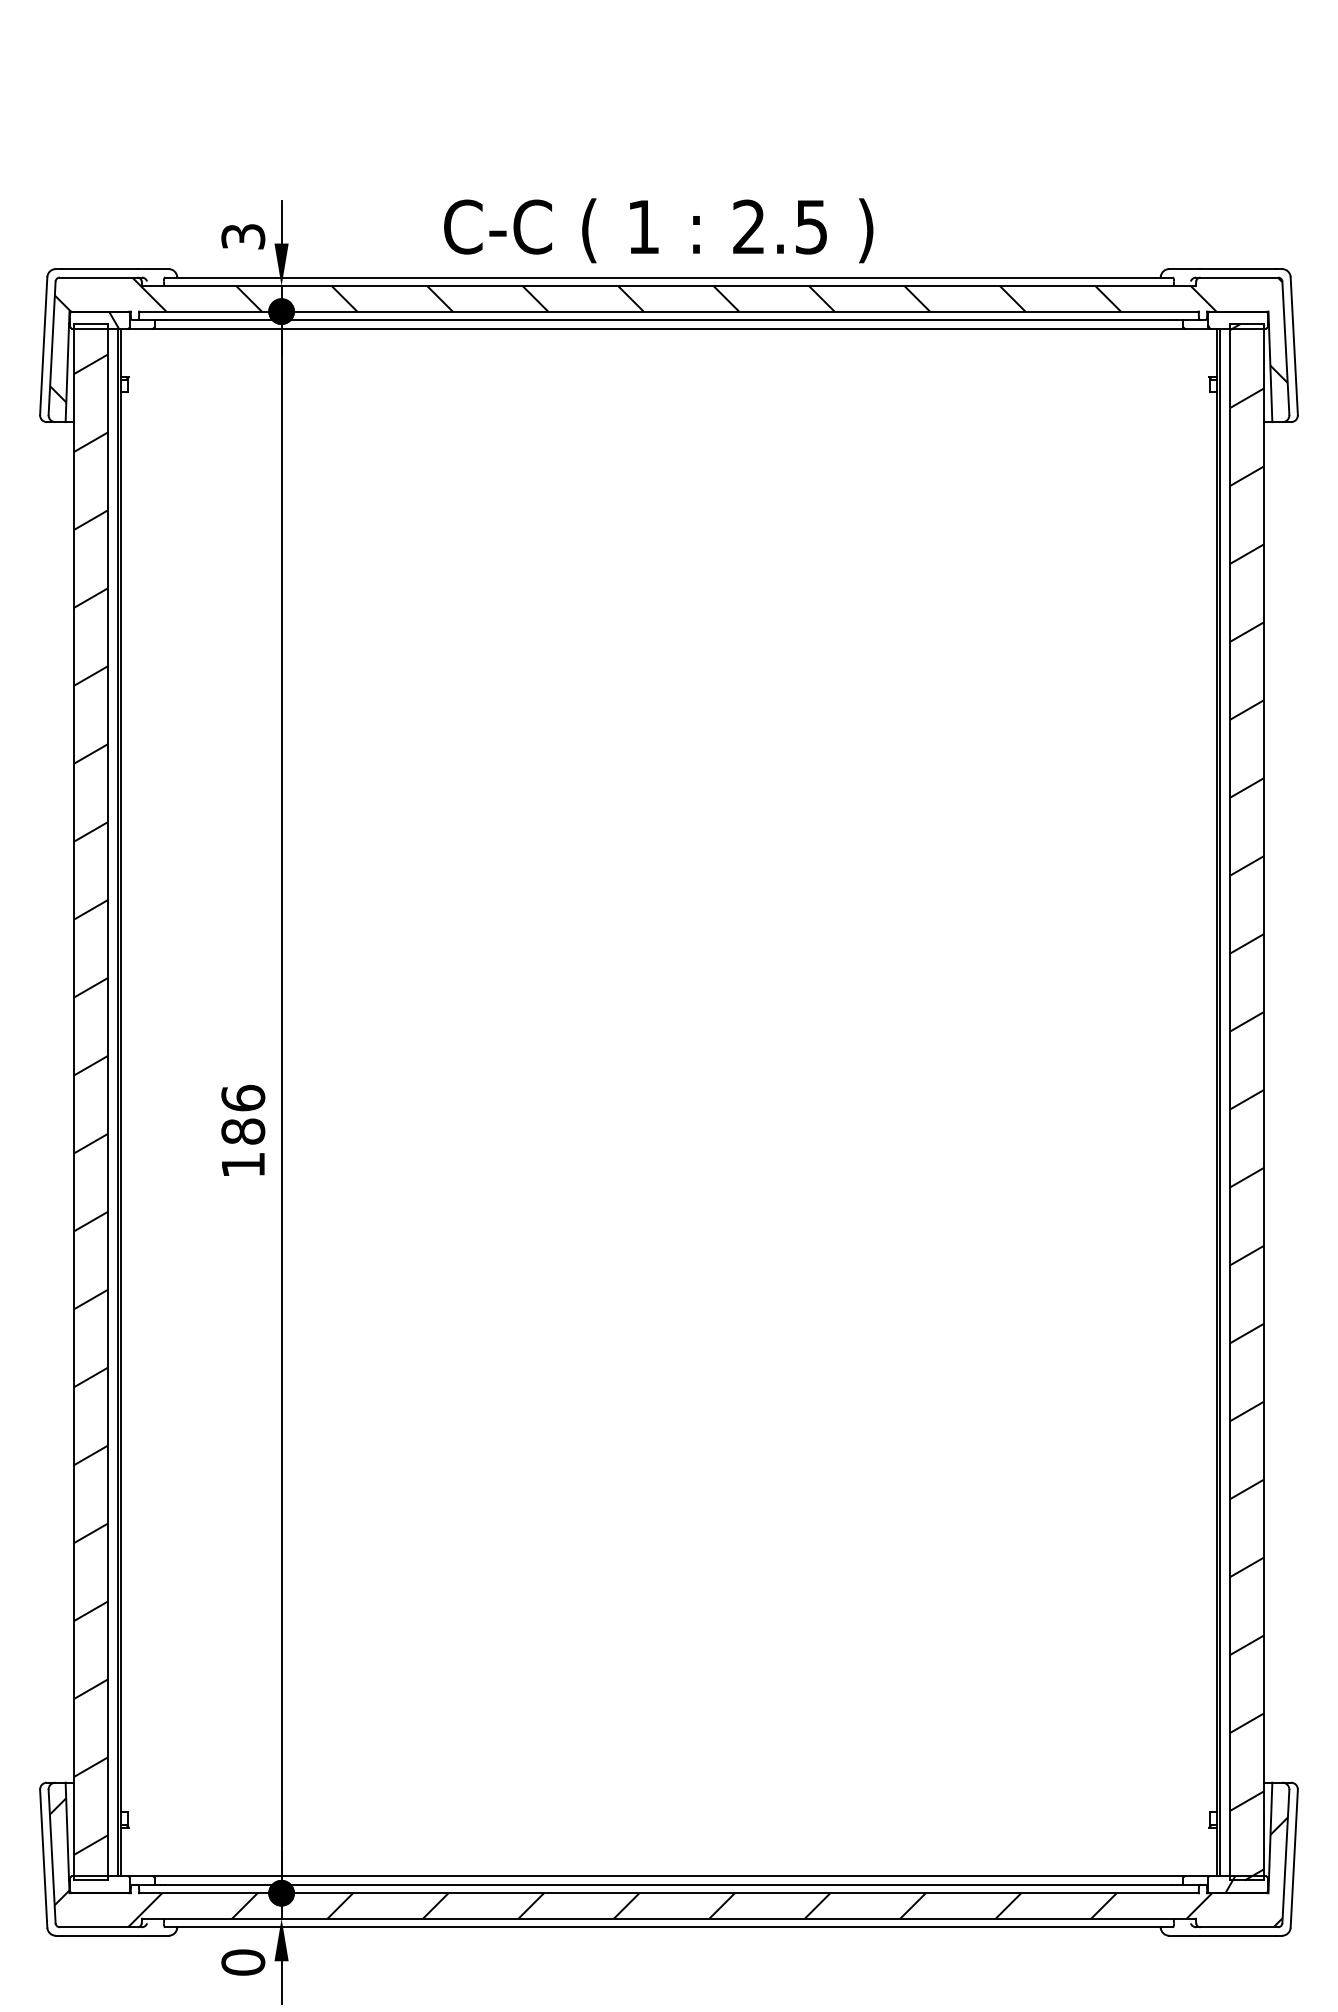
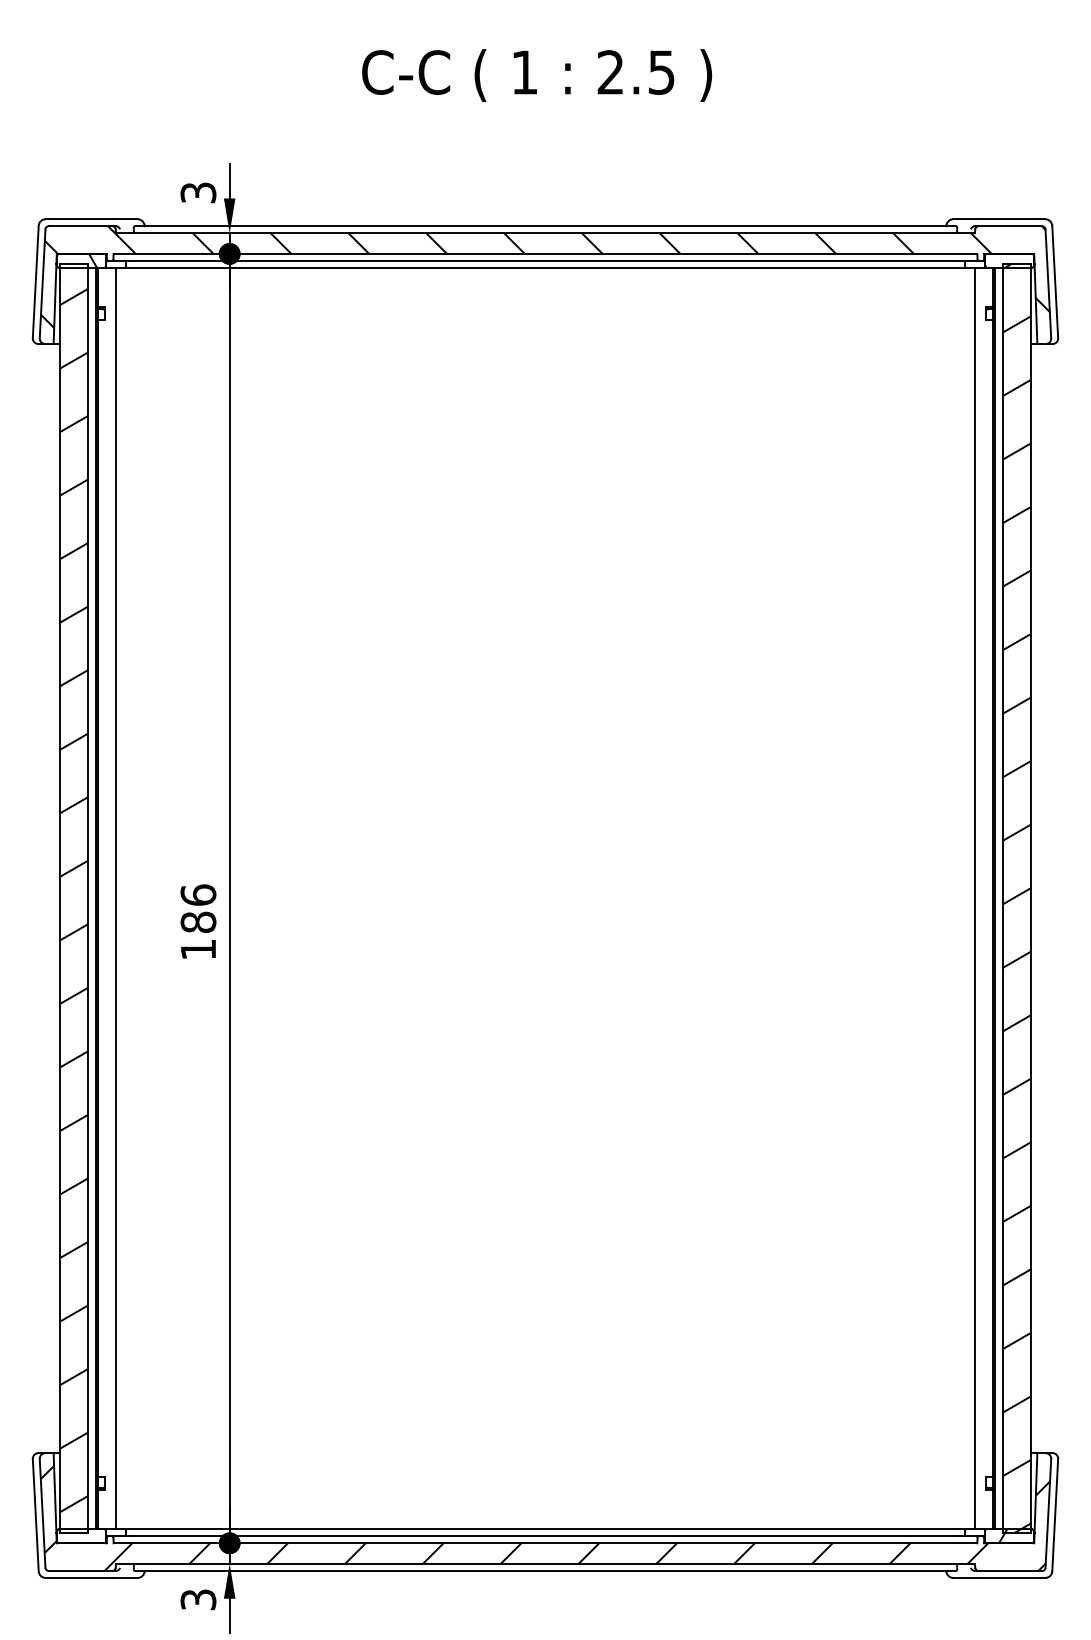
text: (658, 230) -> (536, 75), moved
line: (141, 1102) -> (115, 898), added
line: (1196, 1102) -> (975, 898), added
text: (243, 1962) -> (198, 1599), 0 -> 3

